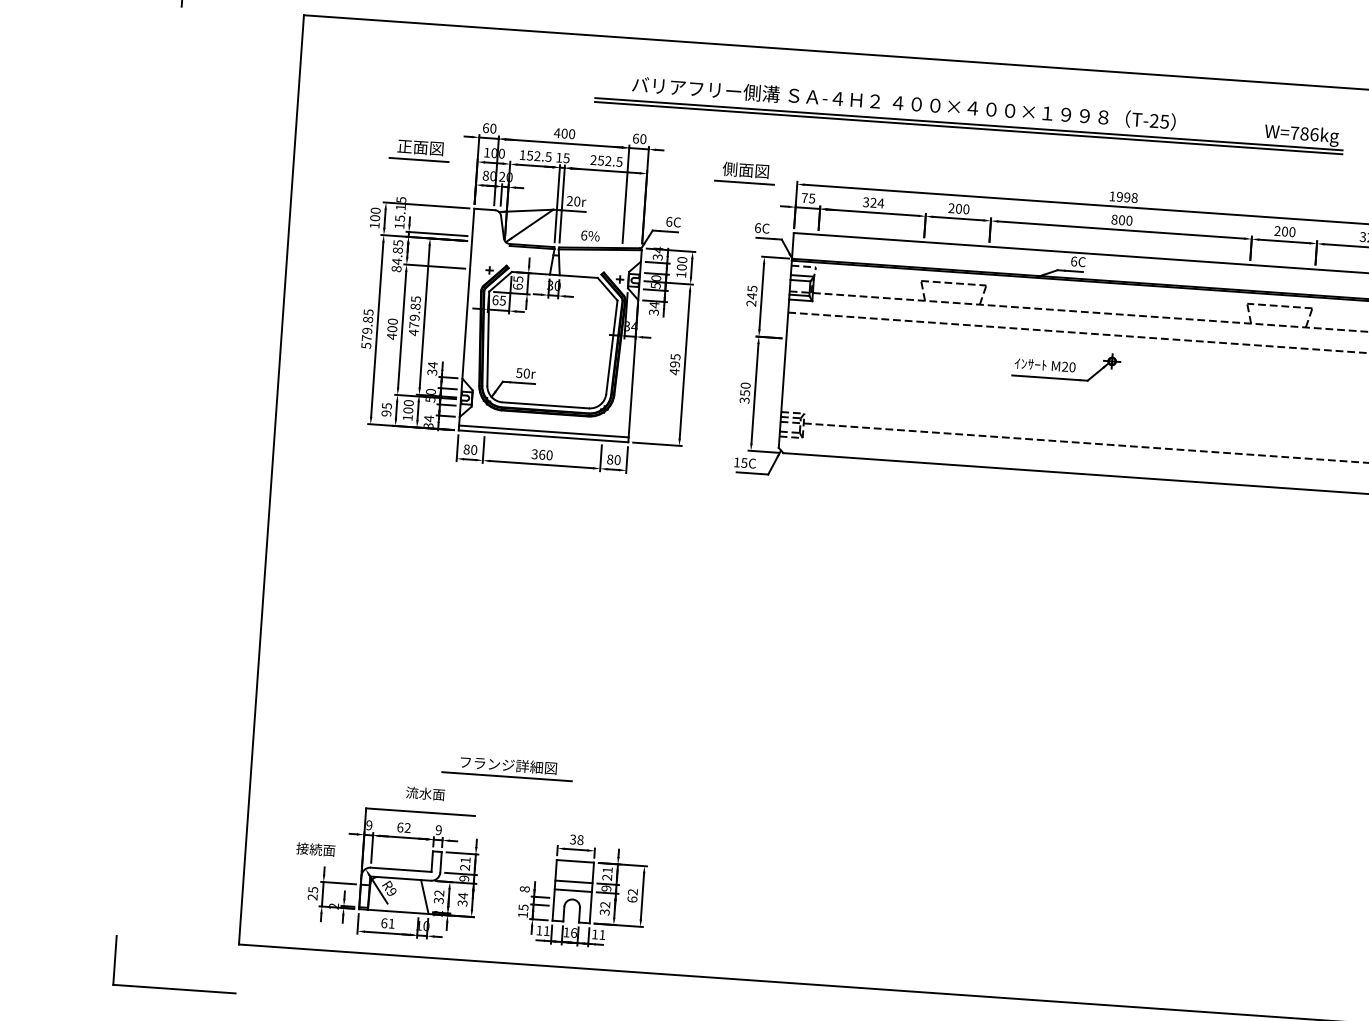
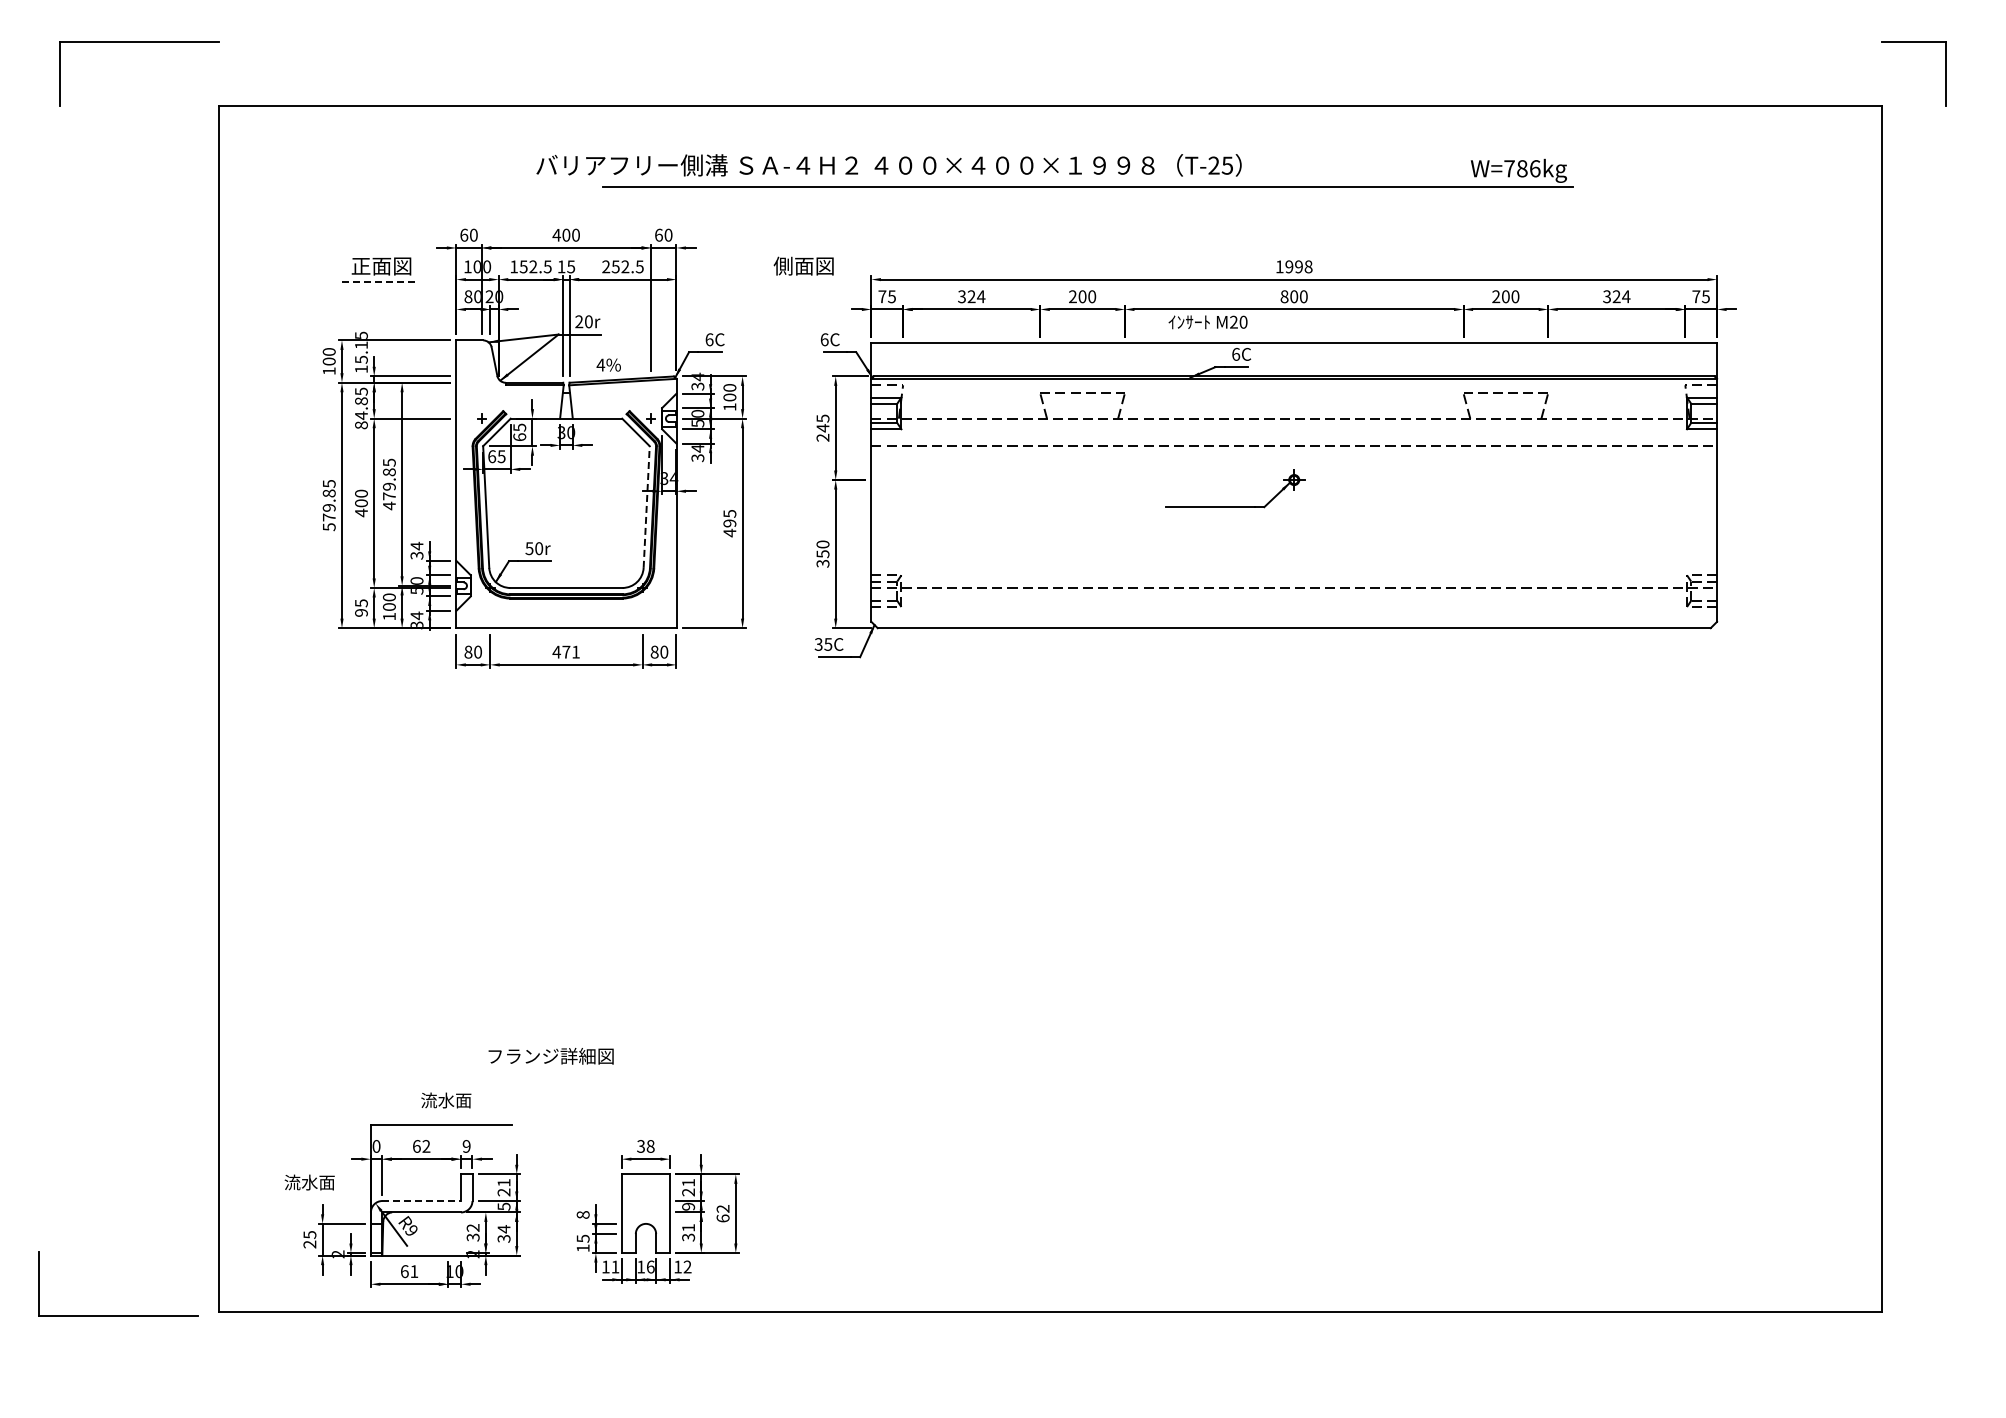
text: (903, 103) -> (888, 165), moved
line: (968, 128) -> (1087, 191), removed
line: (419, 160) -> (381, 282), solid -> dashed
line: (744, 182) -> (802, 282), removed
text: (583, 235) -> (600, 364), 6% -> 4%
line: (611, 347) -> (646, 507), solid -> dashed
text: (1044, 365) -> (1207, 322), moved
line: (543, 431) -> (566, 621), removed
text: (541, 454) -> (565, 651), 360 -> 471
text: (736, 462) -> (818, 644), 15C -> 35C
line: (506, 776) -> (549, 1071), removed
text: (369, 825) -> (376, 1146), 9 -> 0
text: (308, 849) -> (300, 1182), 接続面 -> 流水面
line: (401, 870) -> (422, 1201), solid -> dashed
text: (463, 878) -> (503, 1206), 9 -> 5
line: (573, 882) -> (645, 1201), removed
line: (572, 890) -> (645, 1212), removed
line: (424, 896) -> (454, 1233), removed
text: (605, 904) -> (688, 1227), 32 -> 31
text: (602, 934) -> (687, 1266), 11 -> 12
part: (174, 989) -> (118, 1315), moved

